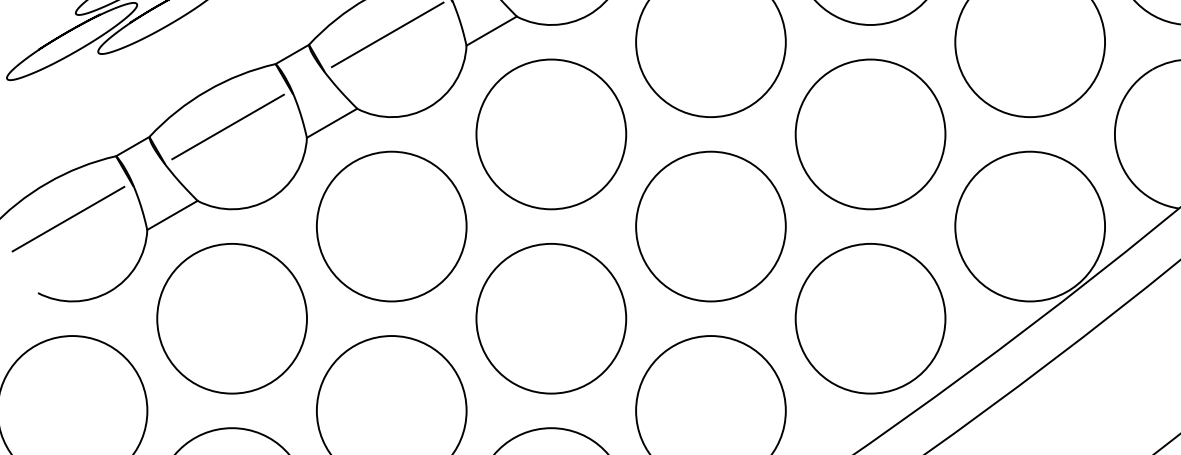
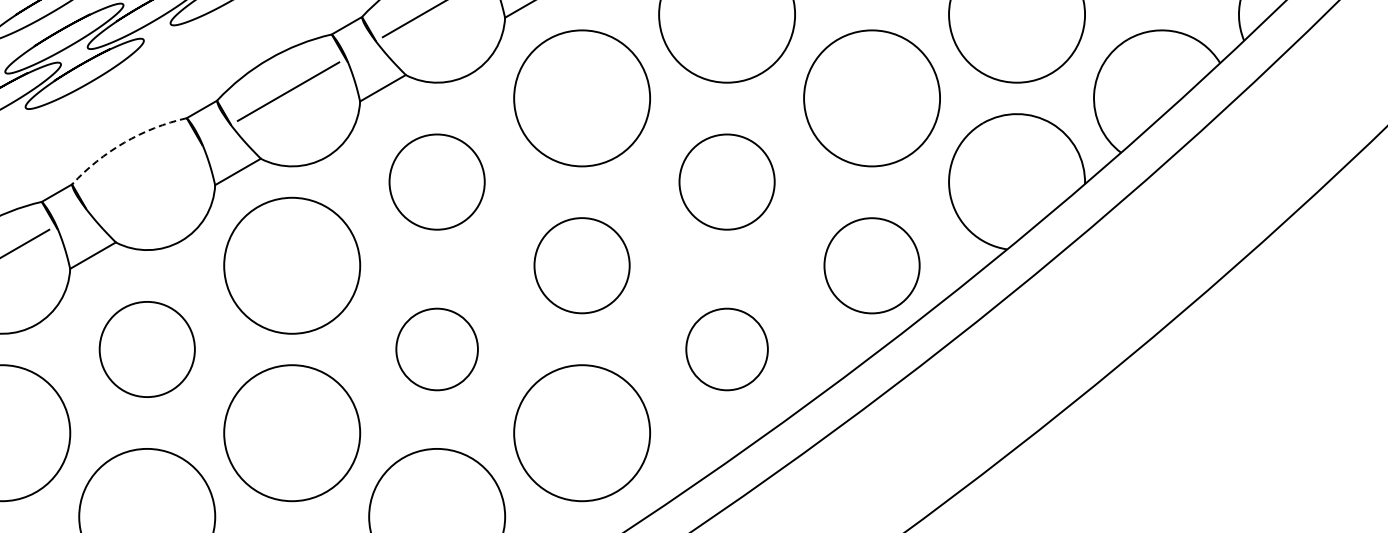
arc: (207, 90) -> (124, 142), solid -> dashed
line: (228, 127) -> (143, 175), removed
circle: (551, 134) -> (437, 182), size x0.7
circle: (871, 134) -> (727, 182), size x0.7
circle: (710, 226) -> (581, 265), size x0.7
circle: (1030, 226) -> (872, 265), size x0.7
circle: (232, 318) -> (147, 349), size x0.7
circle: (551, 318) -> (437, 349), size x0.6
circle: (871, 318) -> (727, 349), size x0.6

